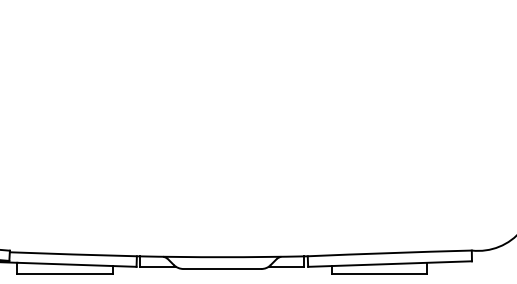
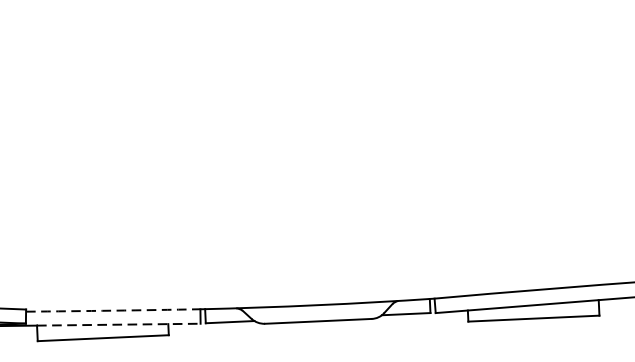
arc: (73, 254) -> (113, 310), solid -> dashed
line: (76, 264) -> (118, 324), solid -> dashed

